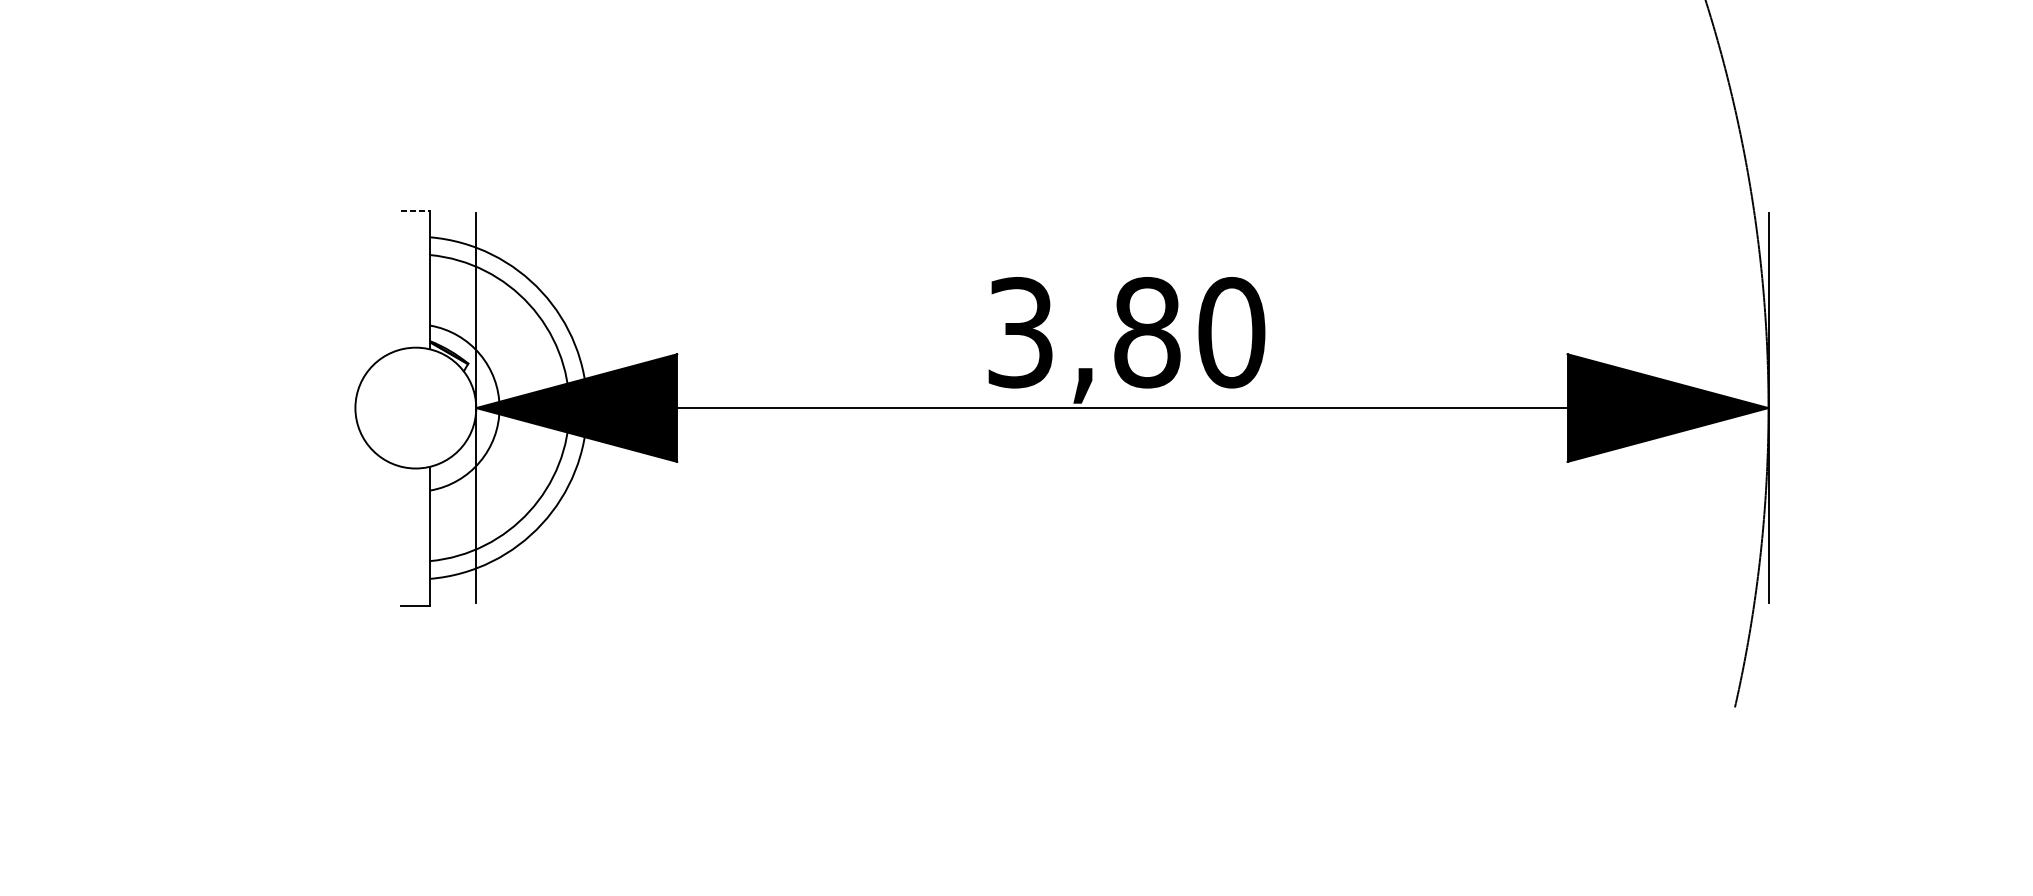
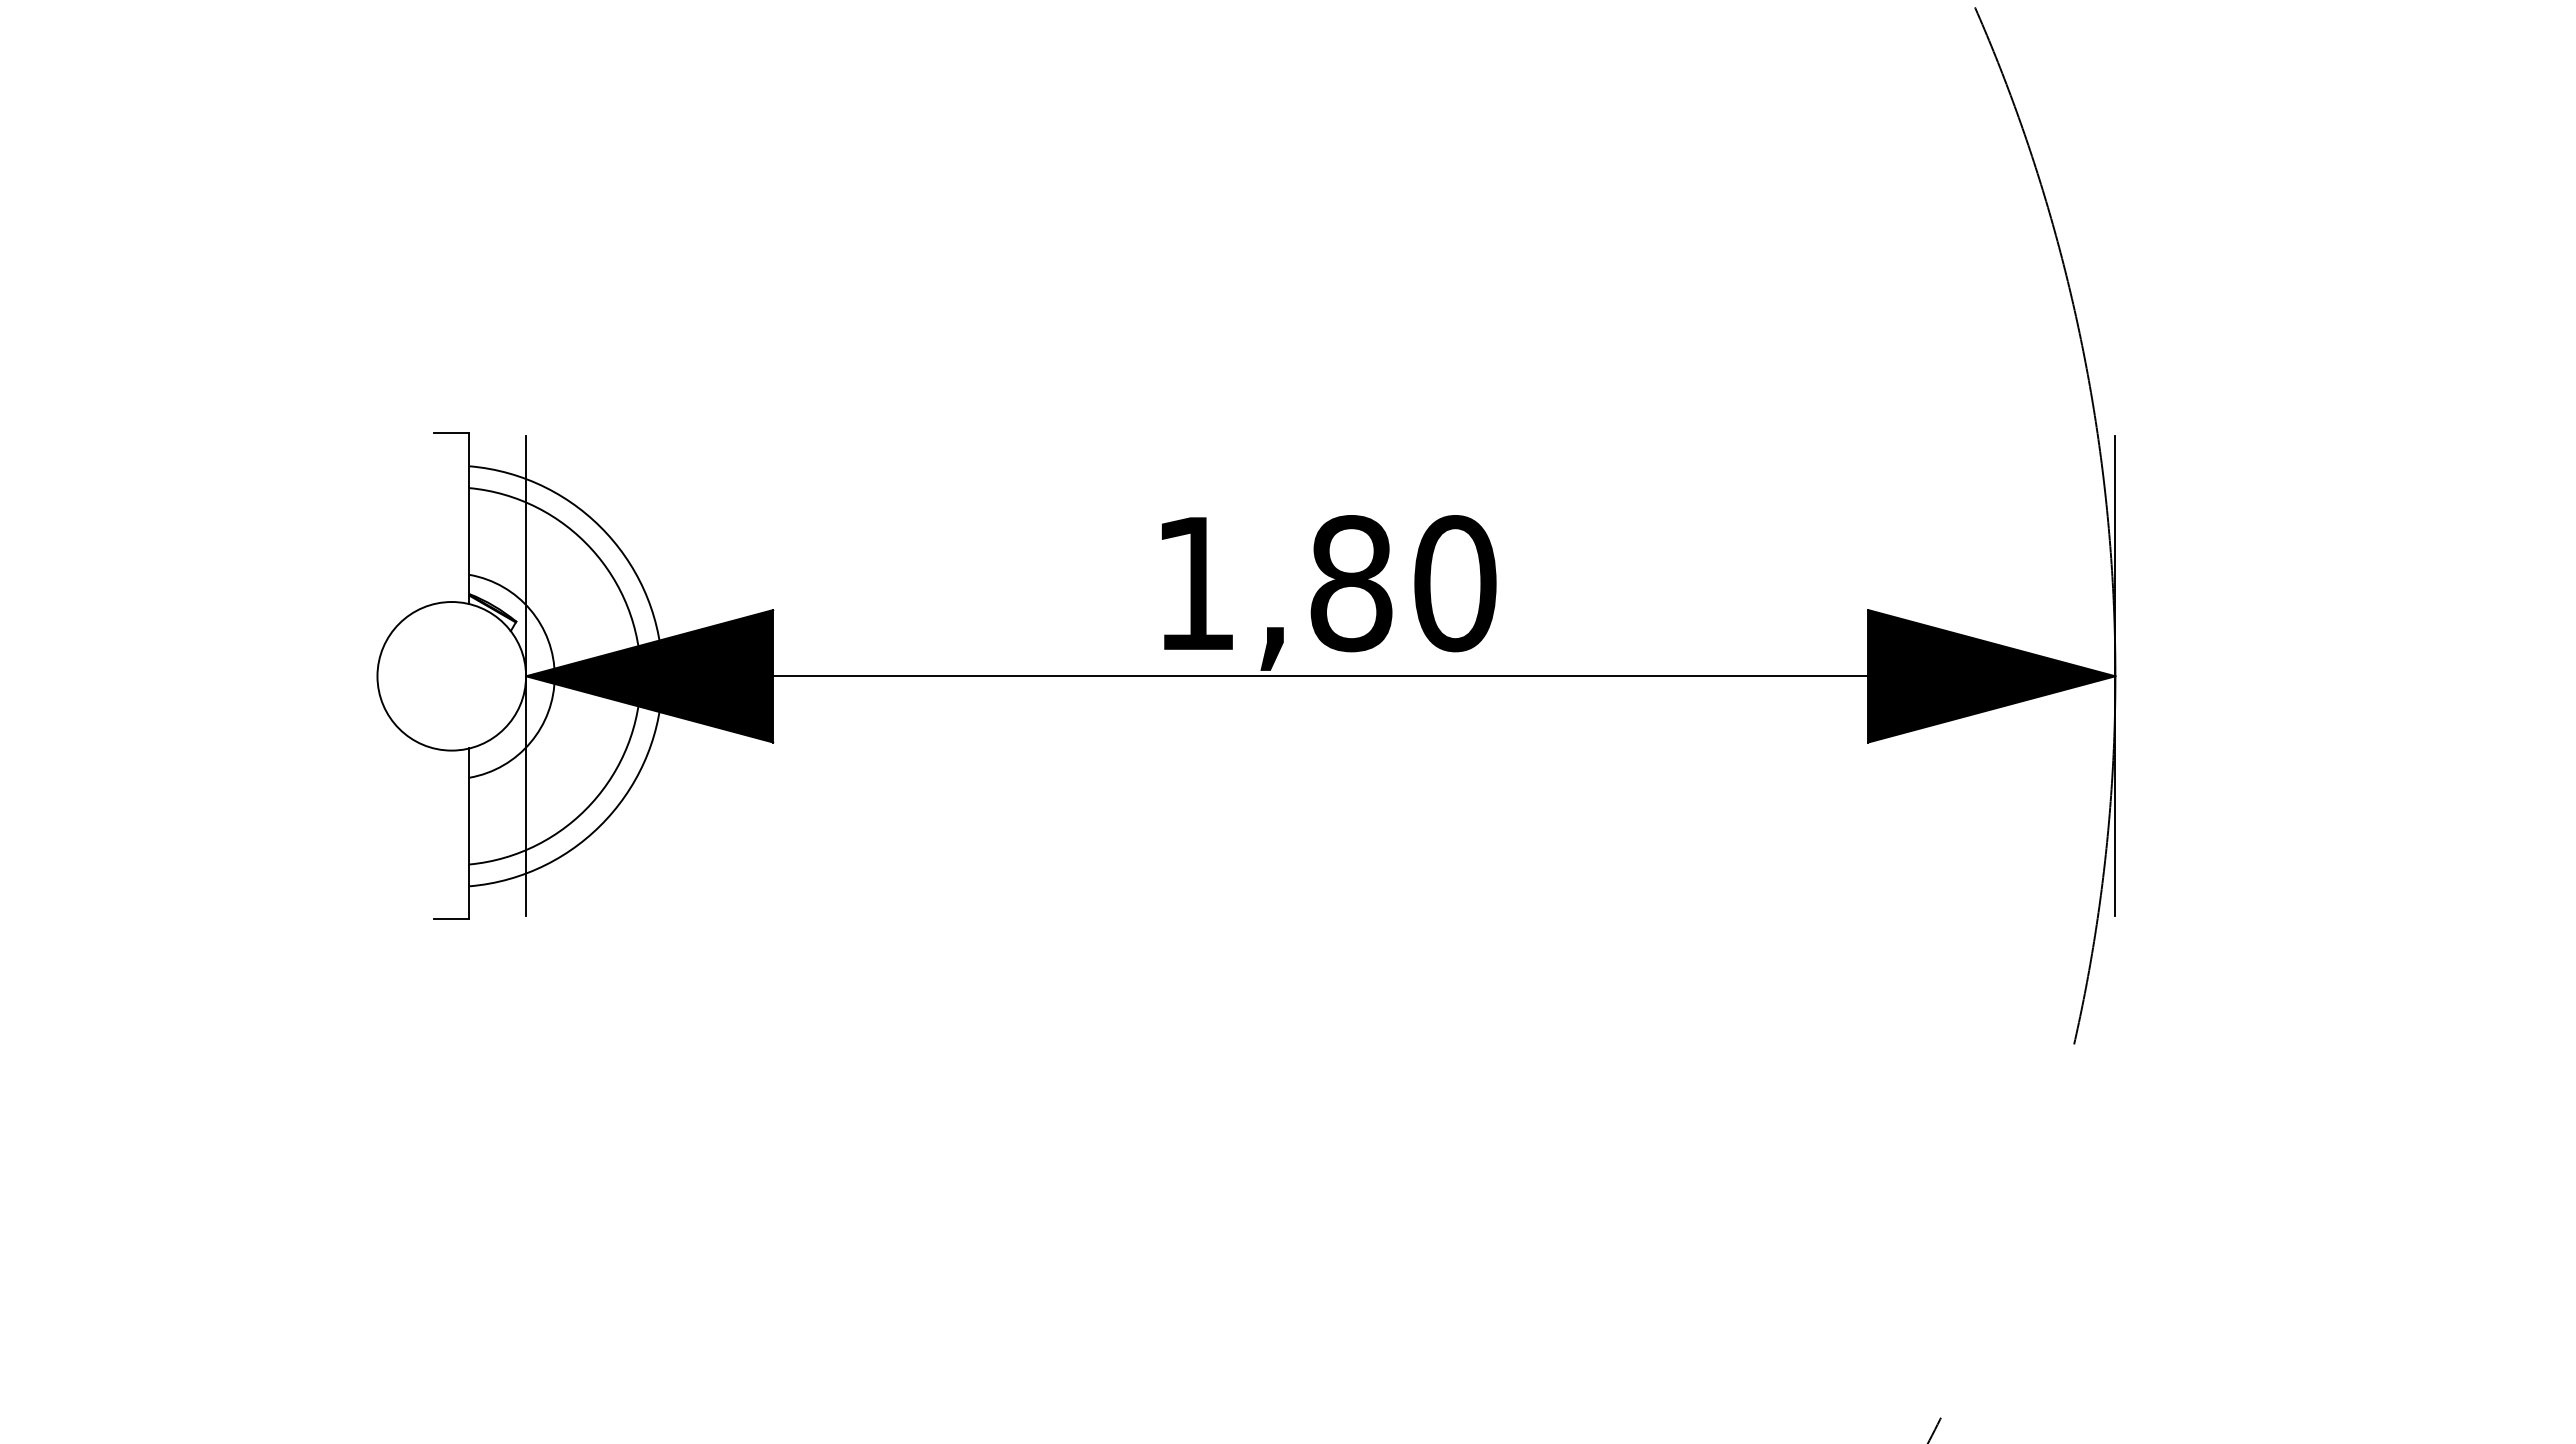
line: (415, 210) -> (451, 433), dashed -> solid
text: (1020, 332) -> (1195, 583), 3,80 -> 1,80

